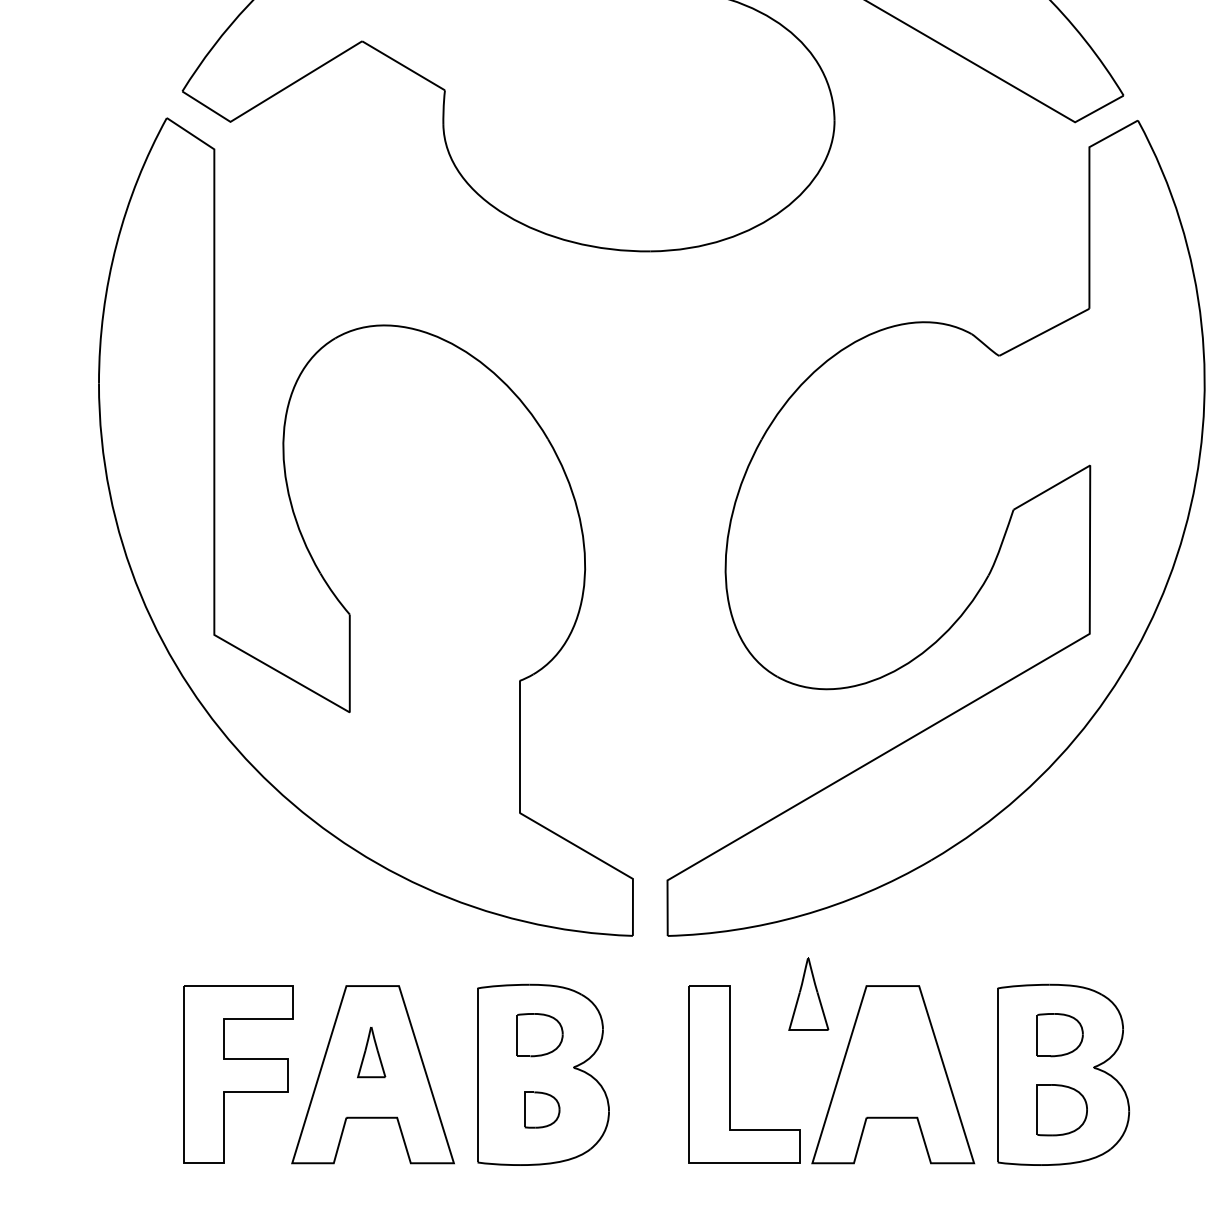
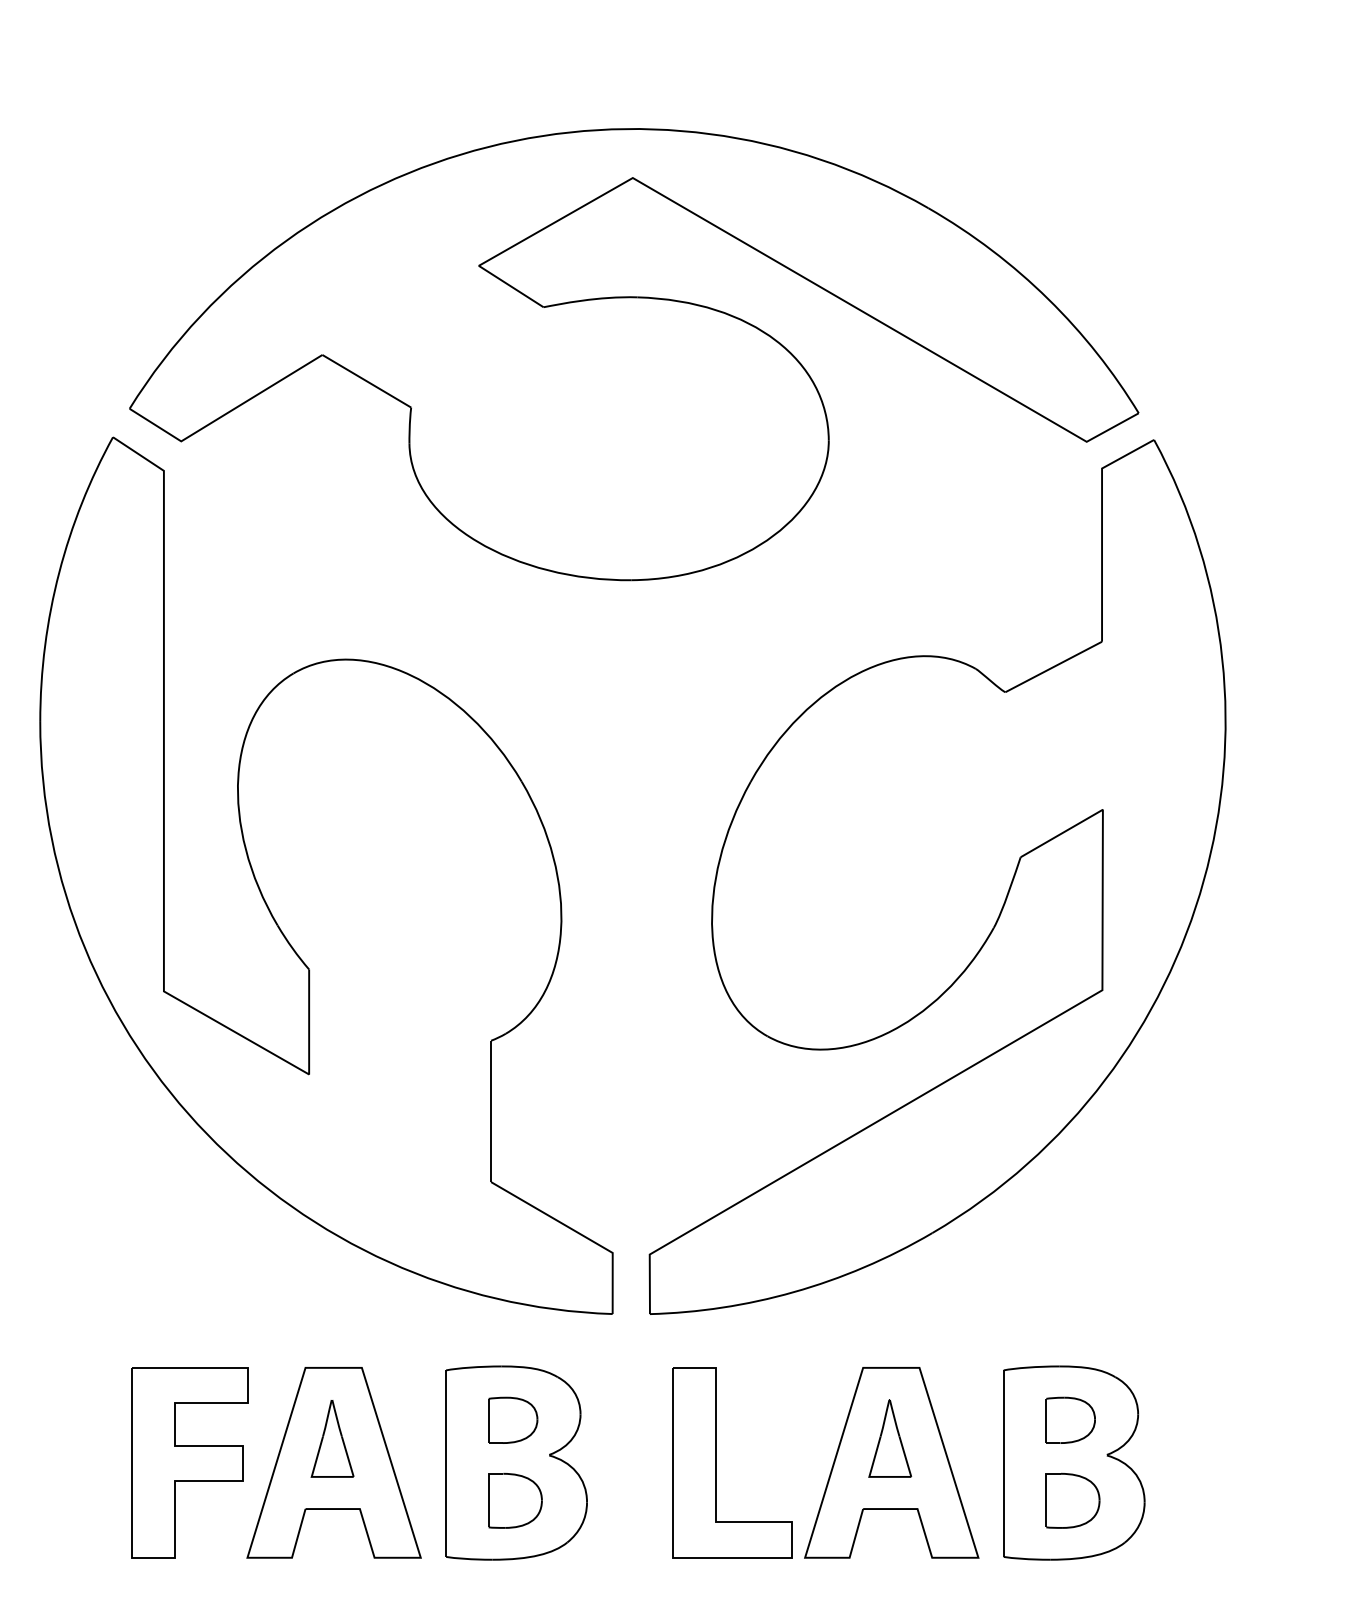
part: (809, 994) -> (890, 1438), moved
part: (371, 1051) -> (332, 1438), size x1.43
part: (542, 1109) -> (515, 1500), size x1.43

